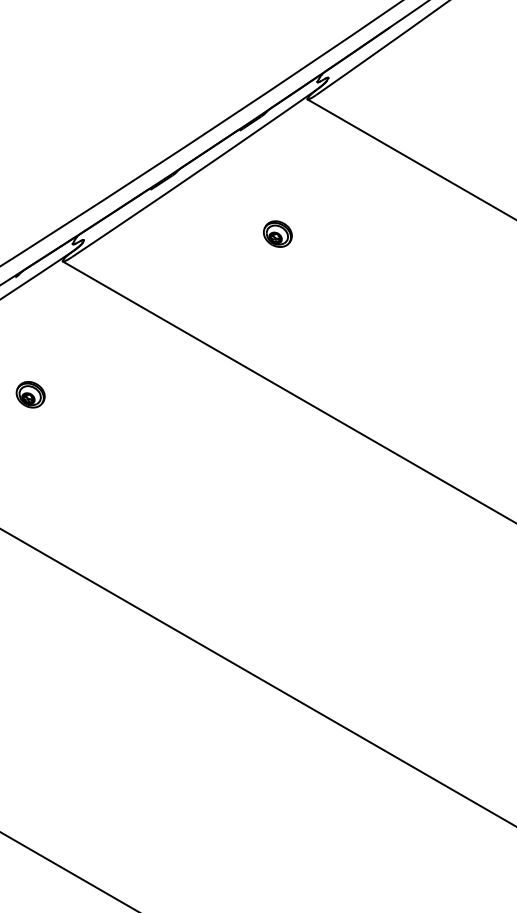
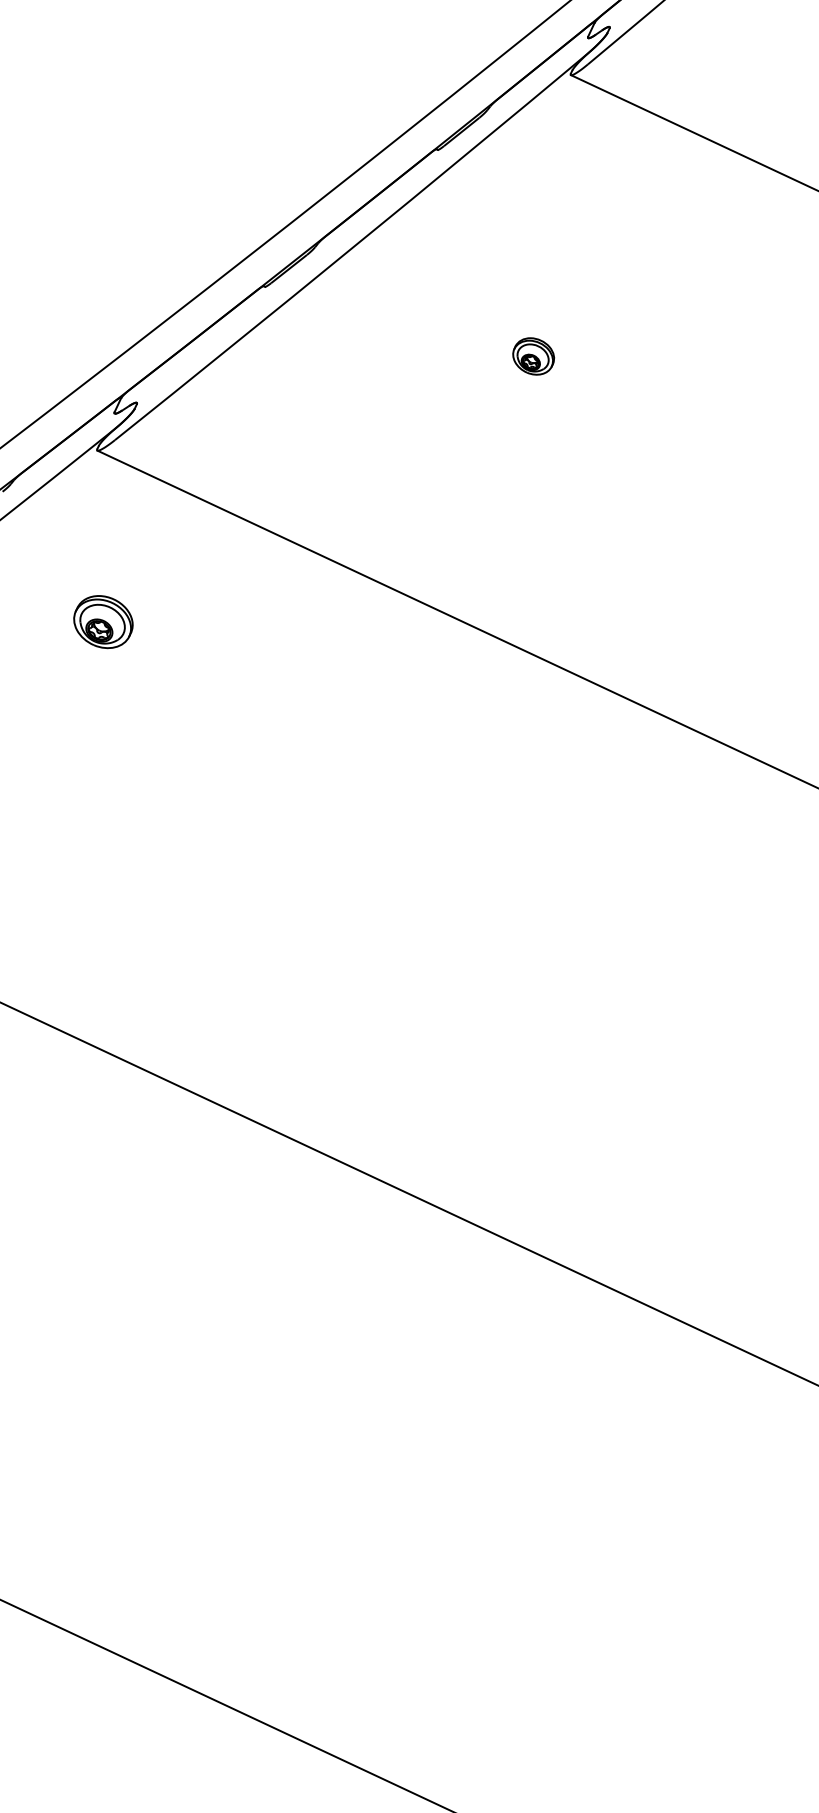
part: (277, 233) -> (532, 355), size x0.7
part: (30, 394) -> (102, 621), moved

